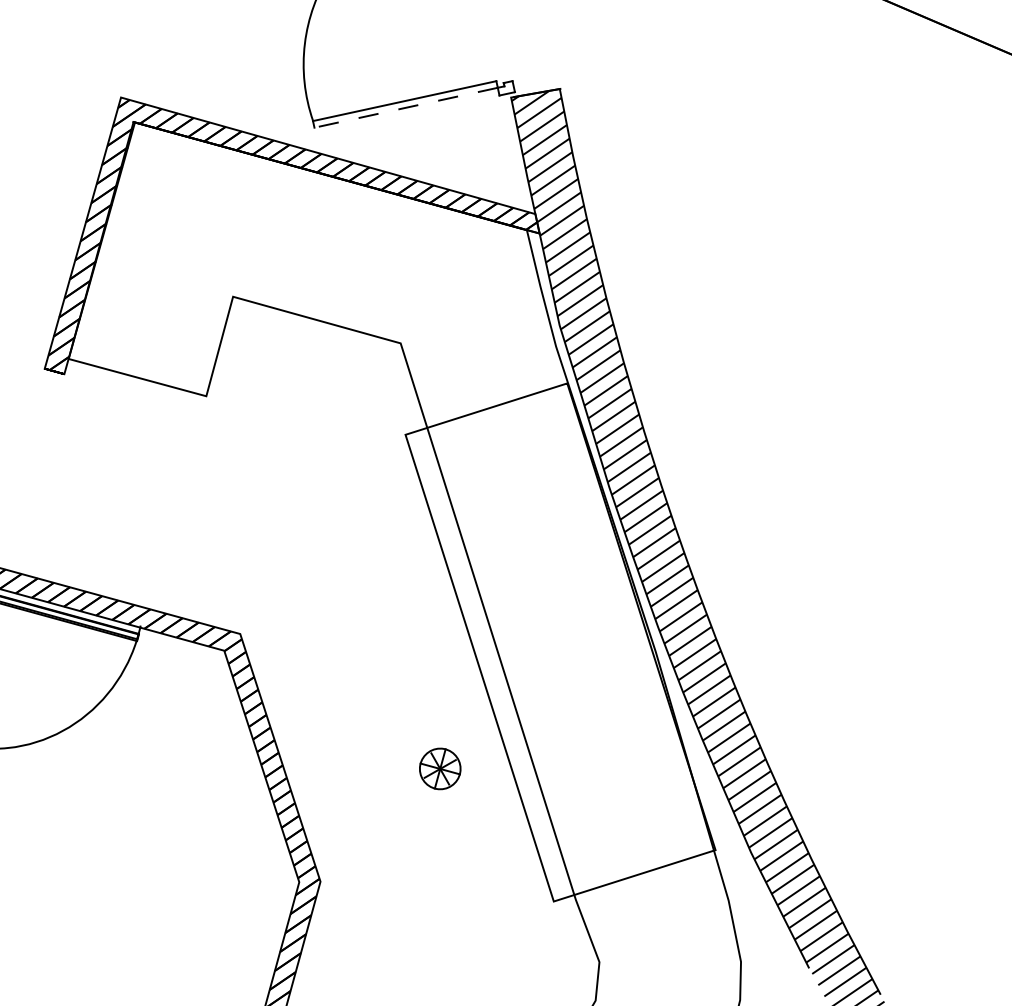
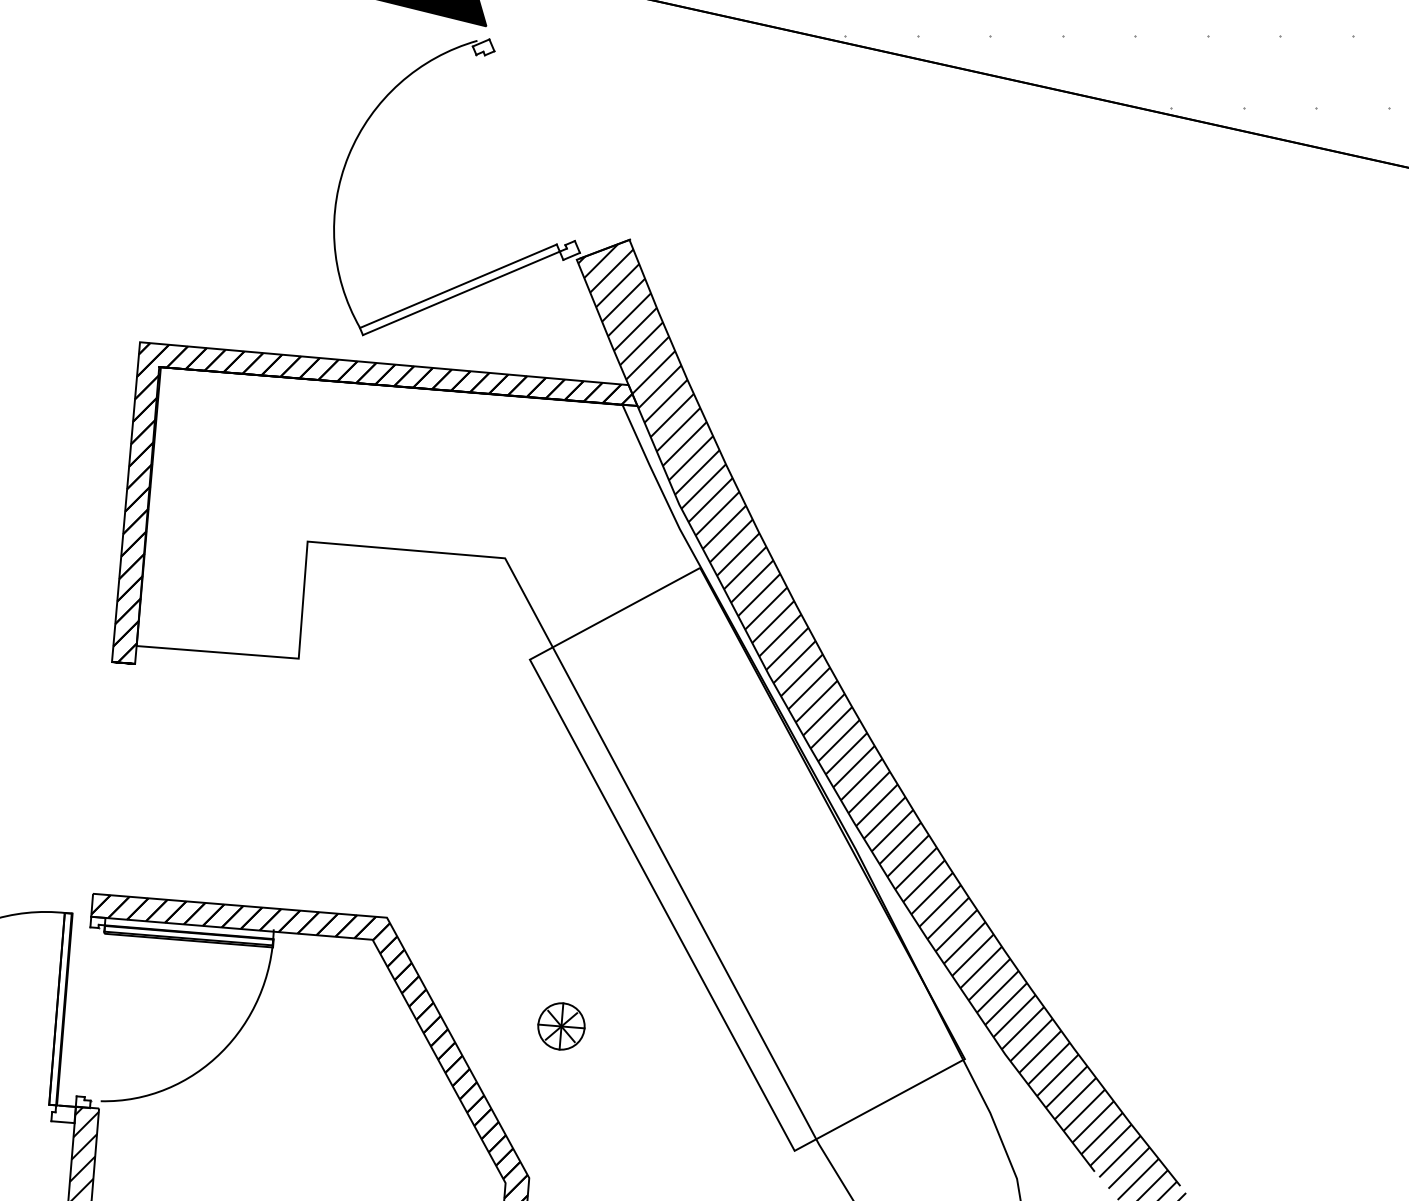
line: (406, 107) -> (461, 293), dashed -> solid
part: (440, 768) -> (561, 1026), moved

